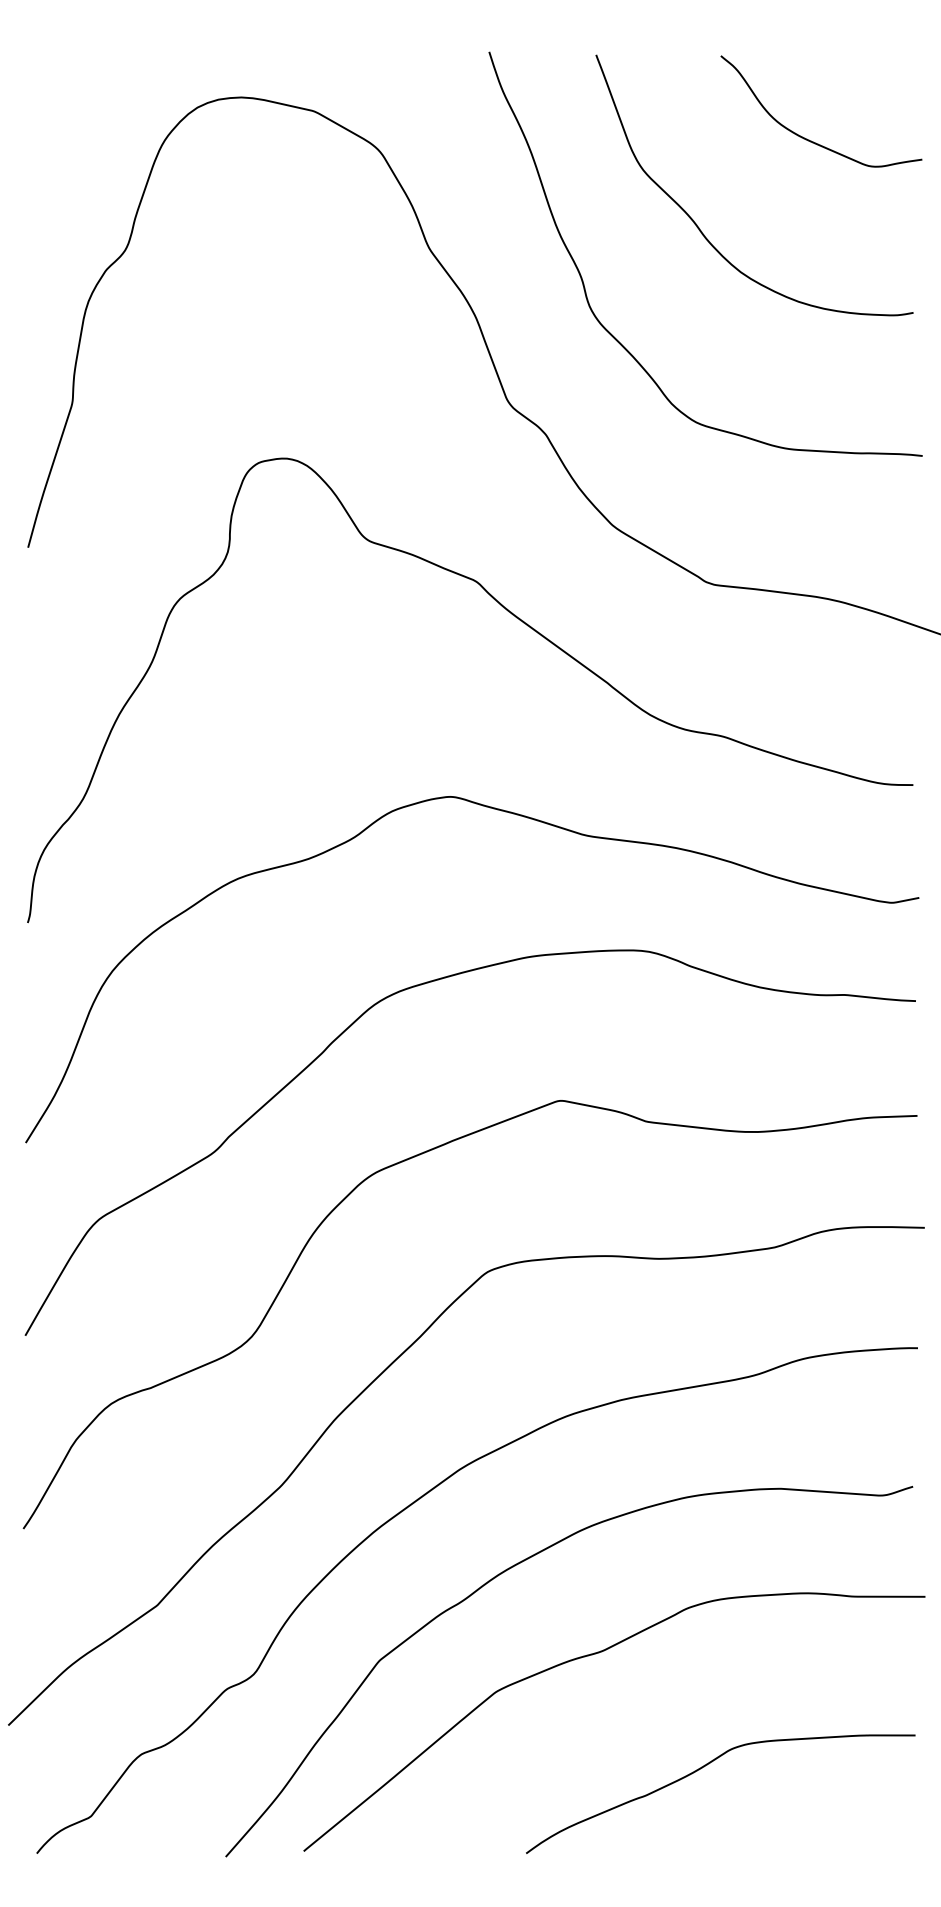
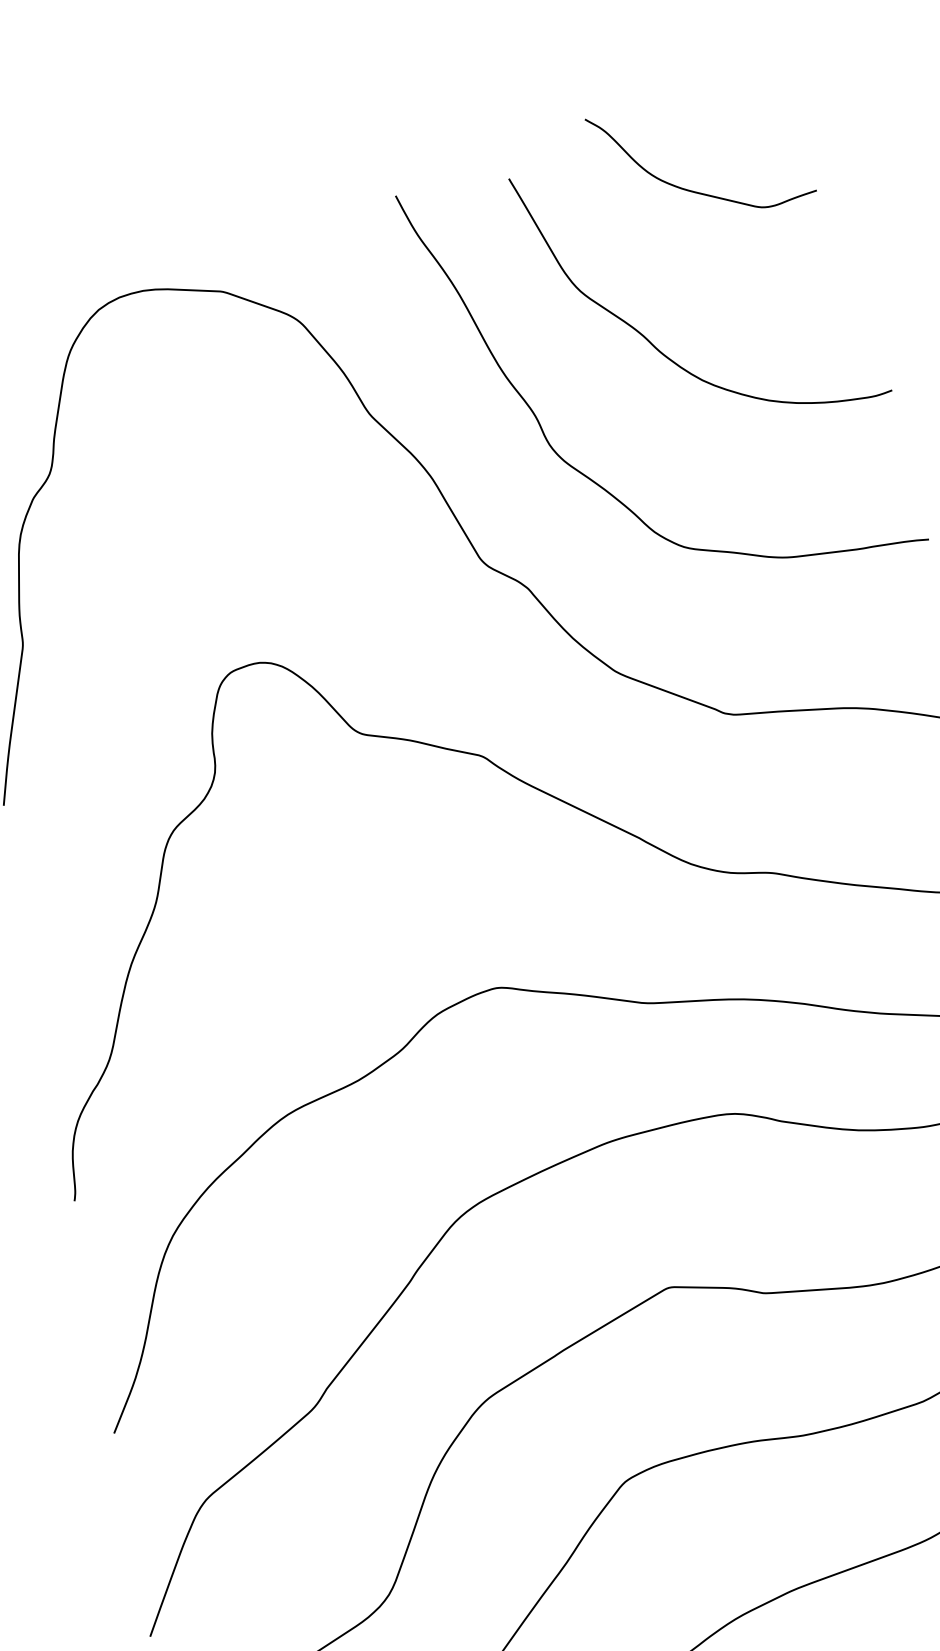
curve: (807, 138) -> (691, 189), moved

